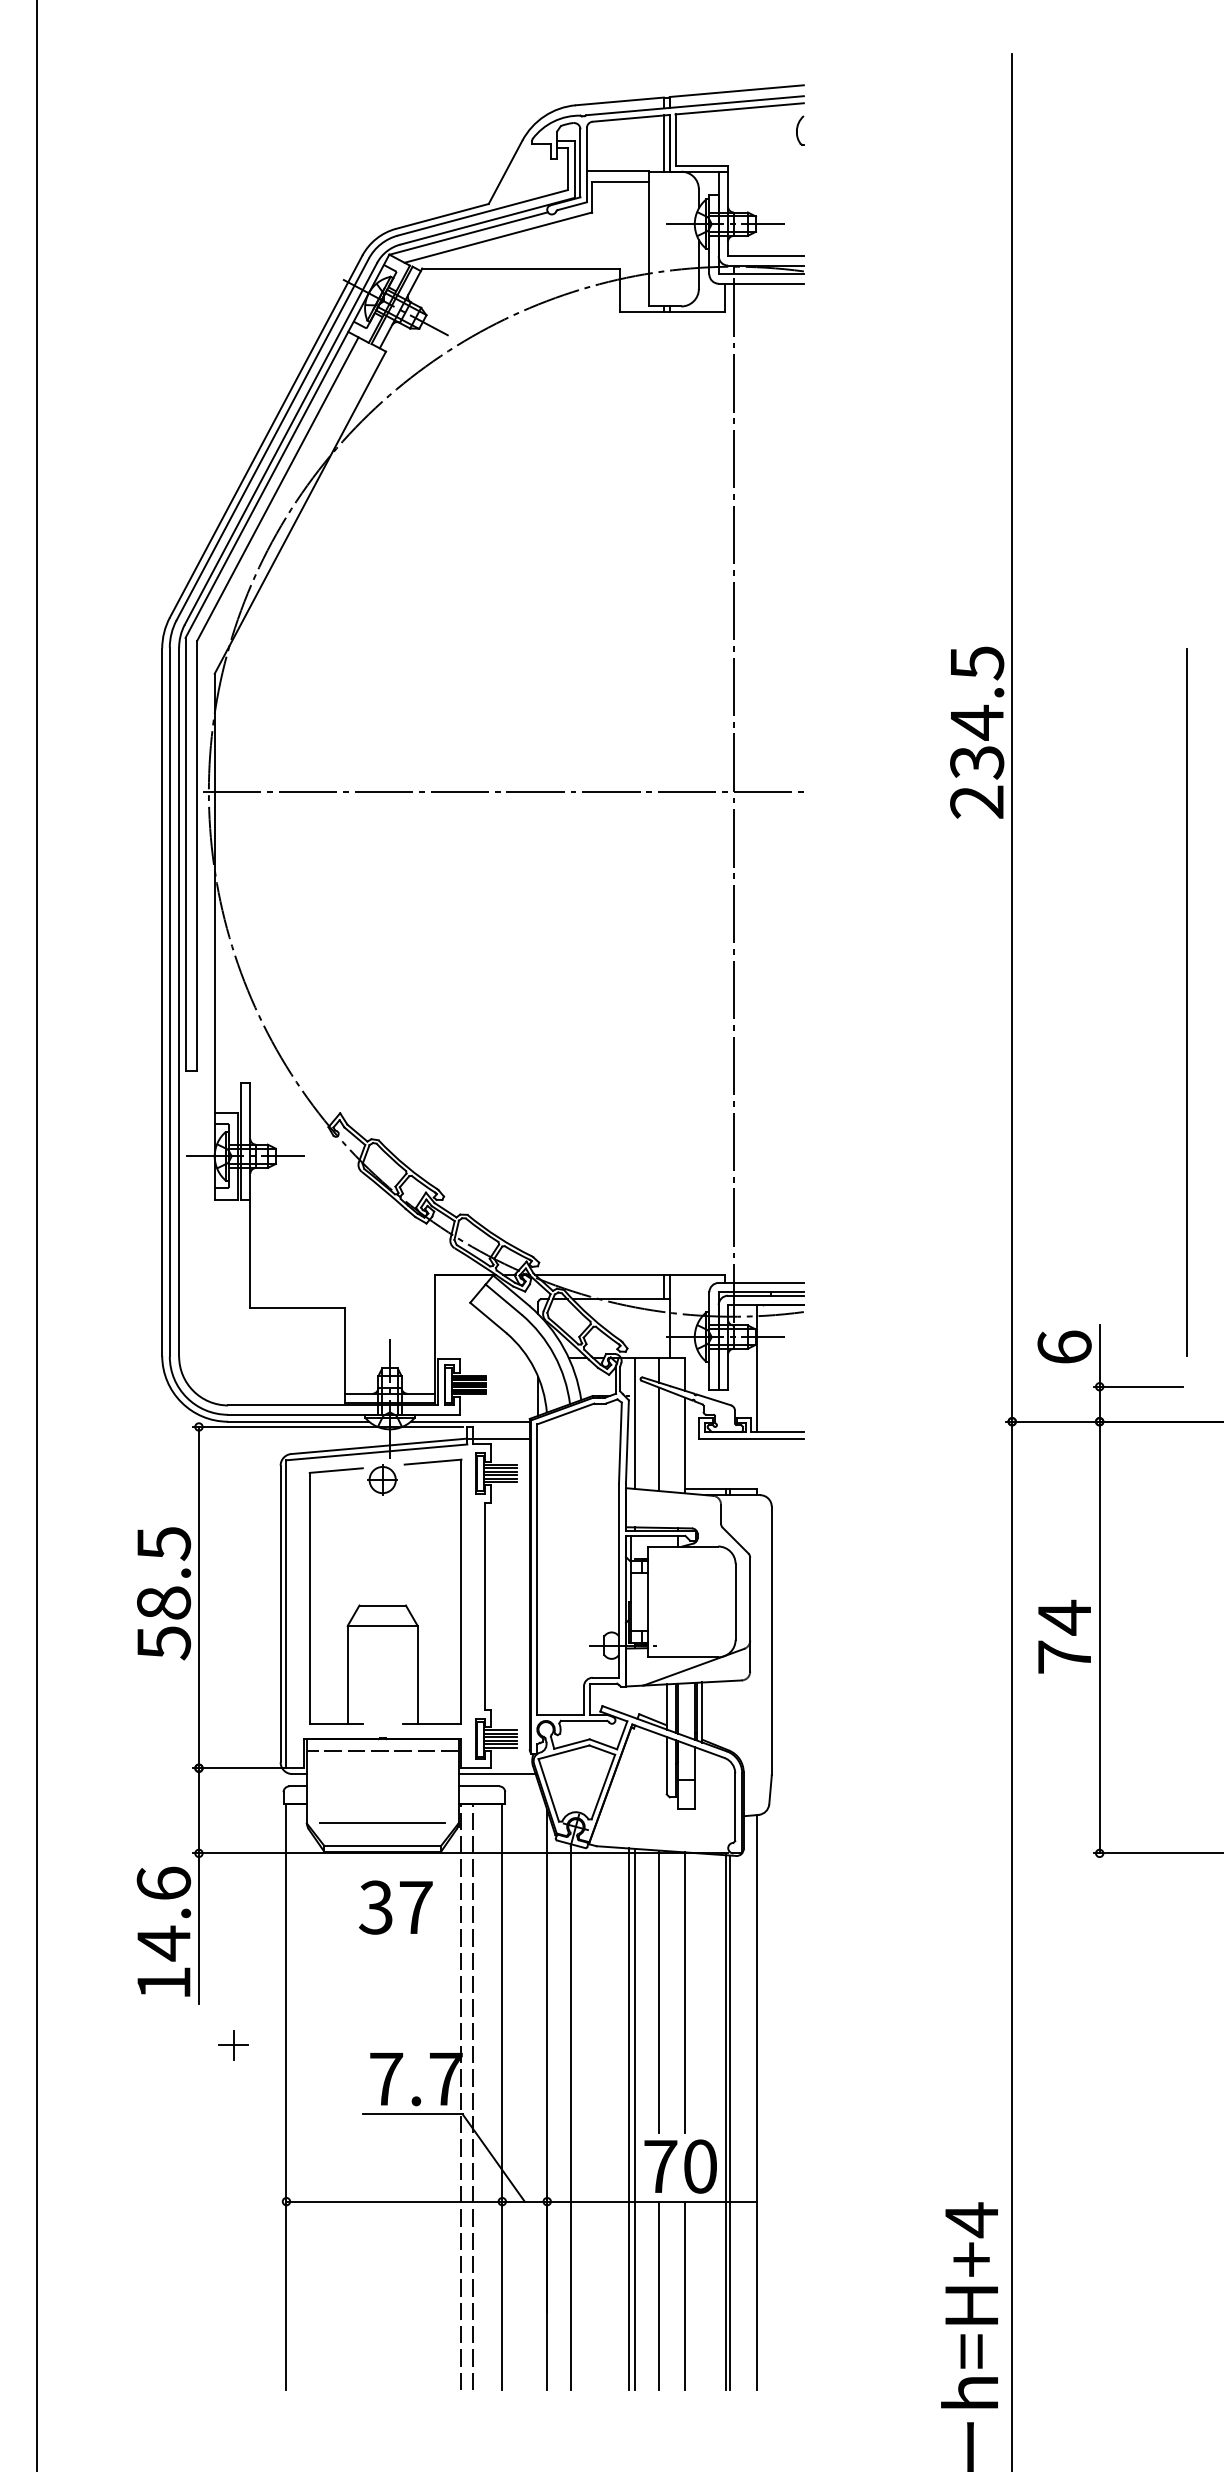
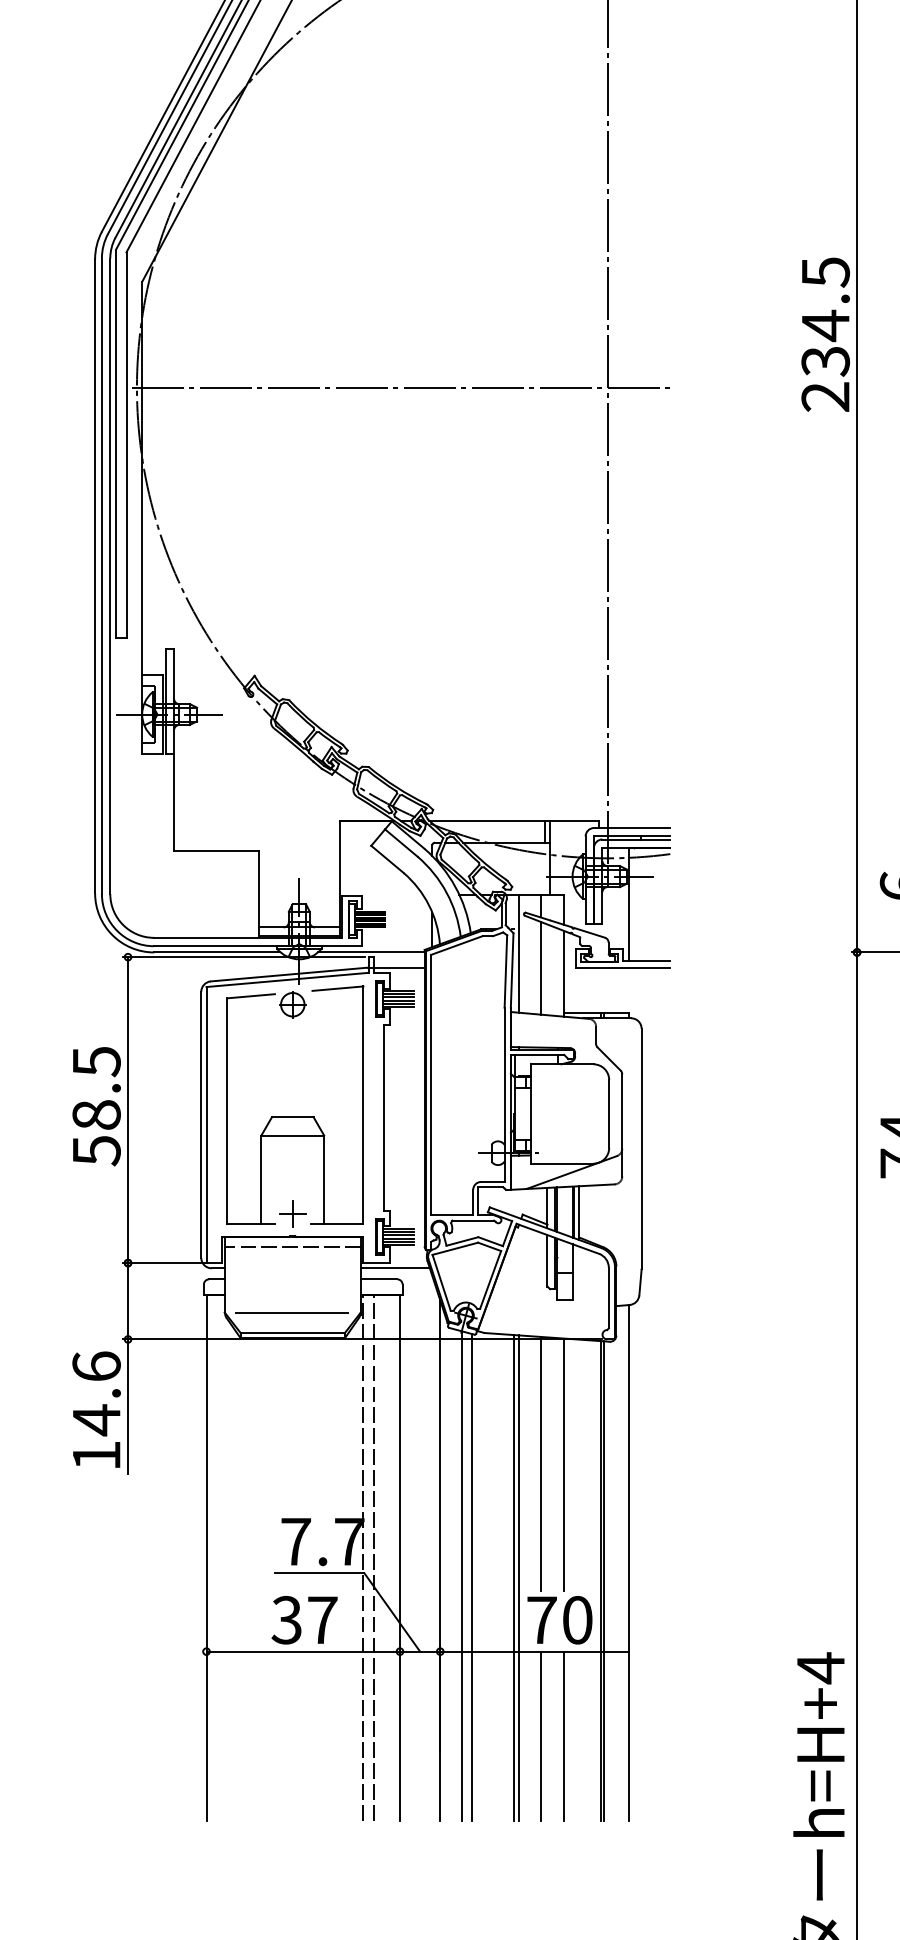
text: (395, 1907) -> (304, 1620), moved
part: (233, 2045) -> (292, 1214), moved
line: (582, 2118) -> (471, 1577), added

